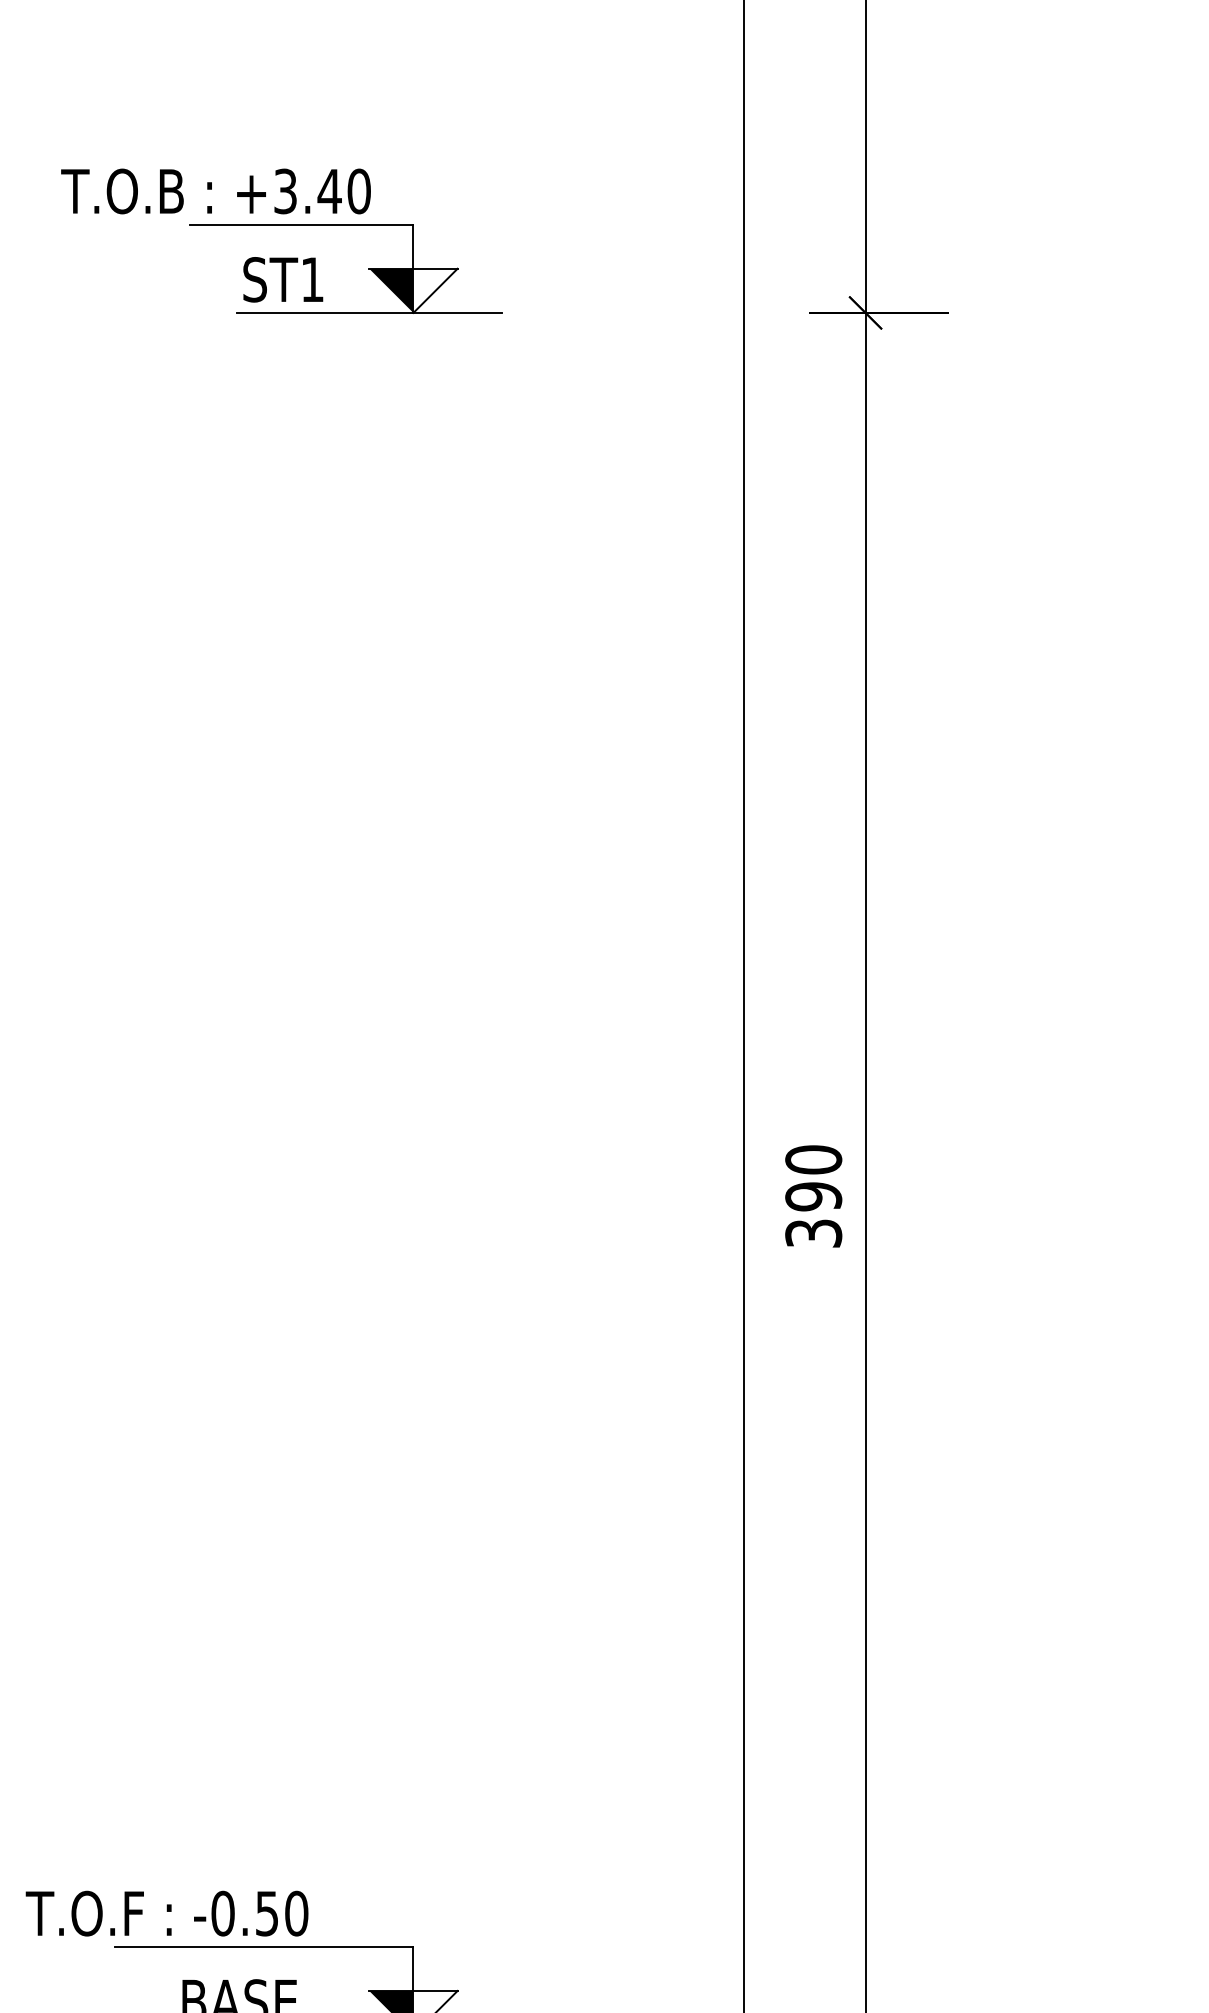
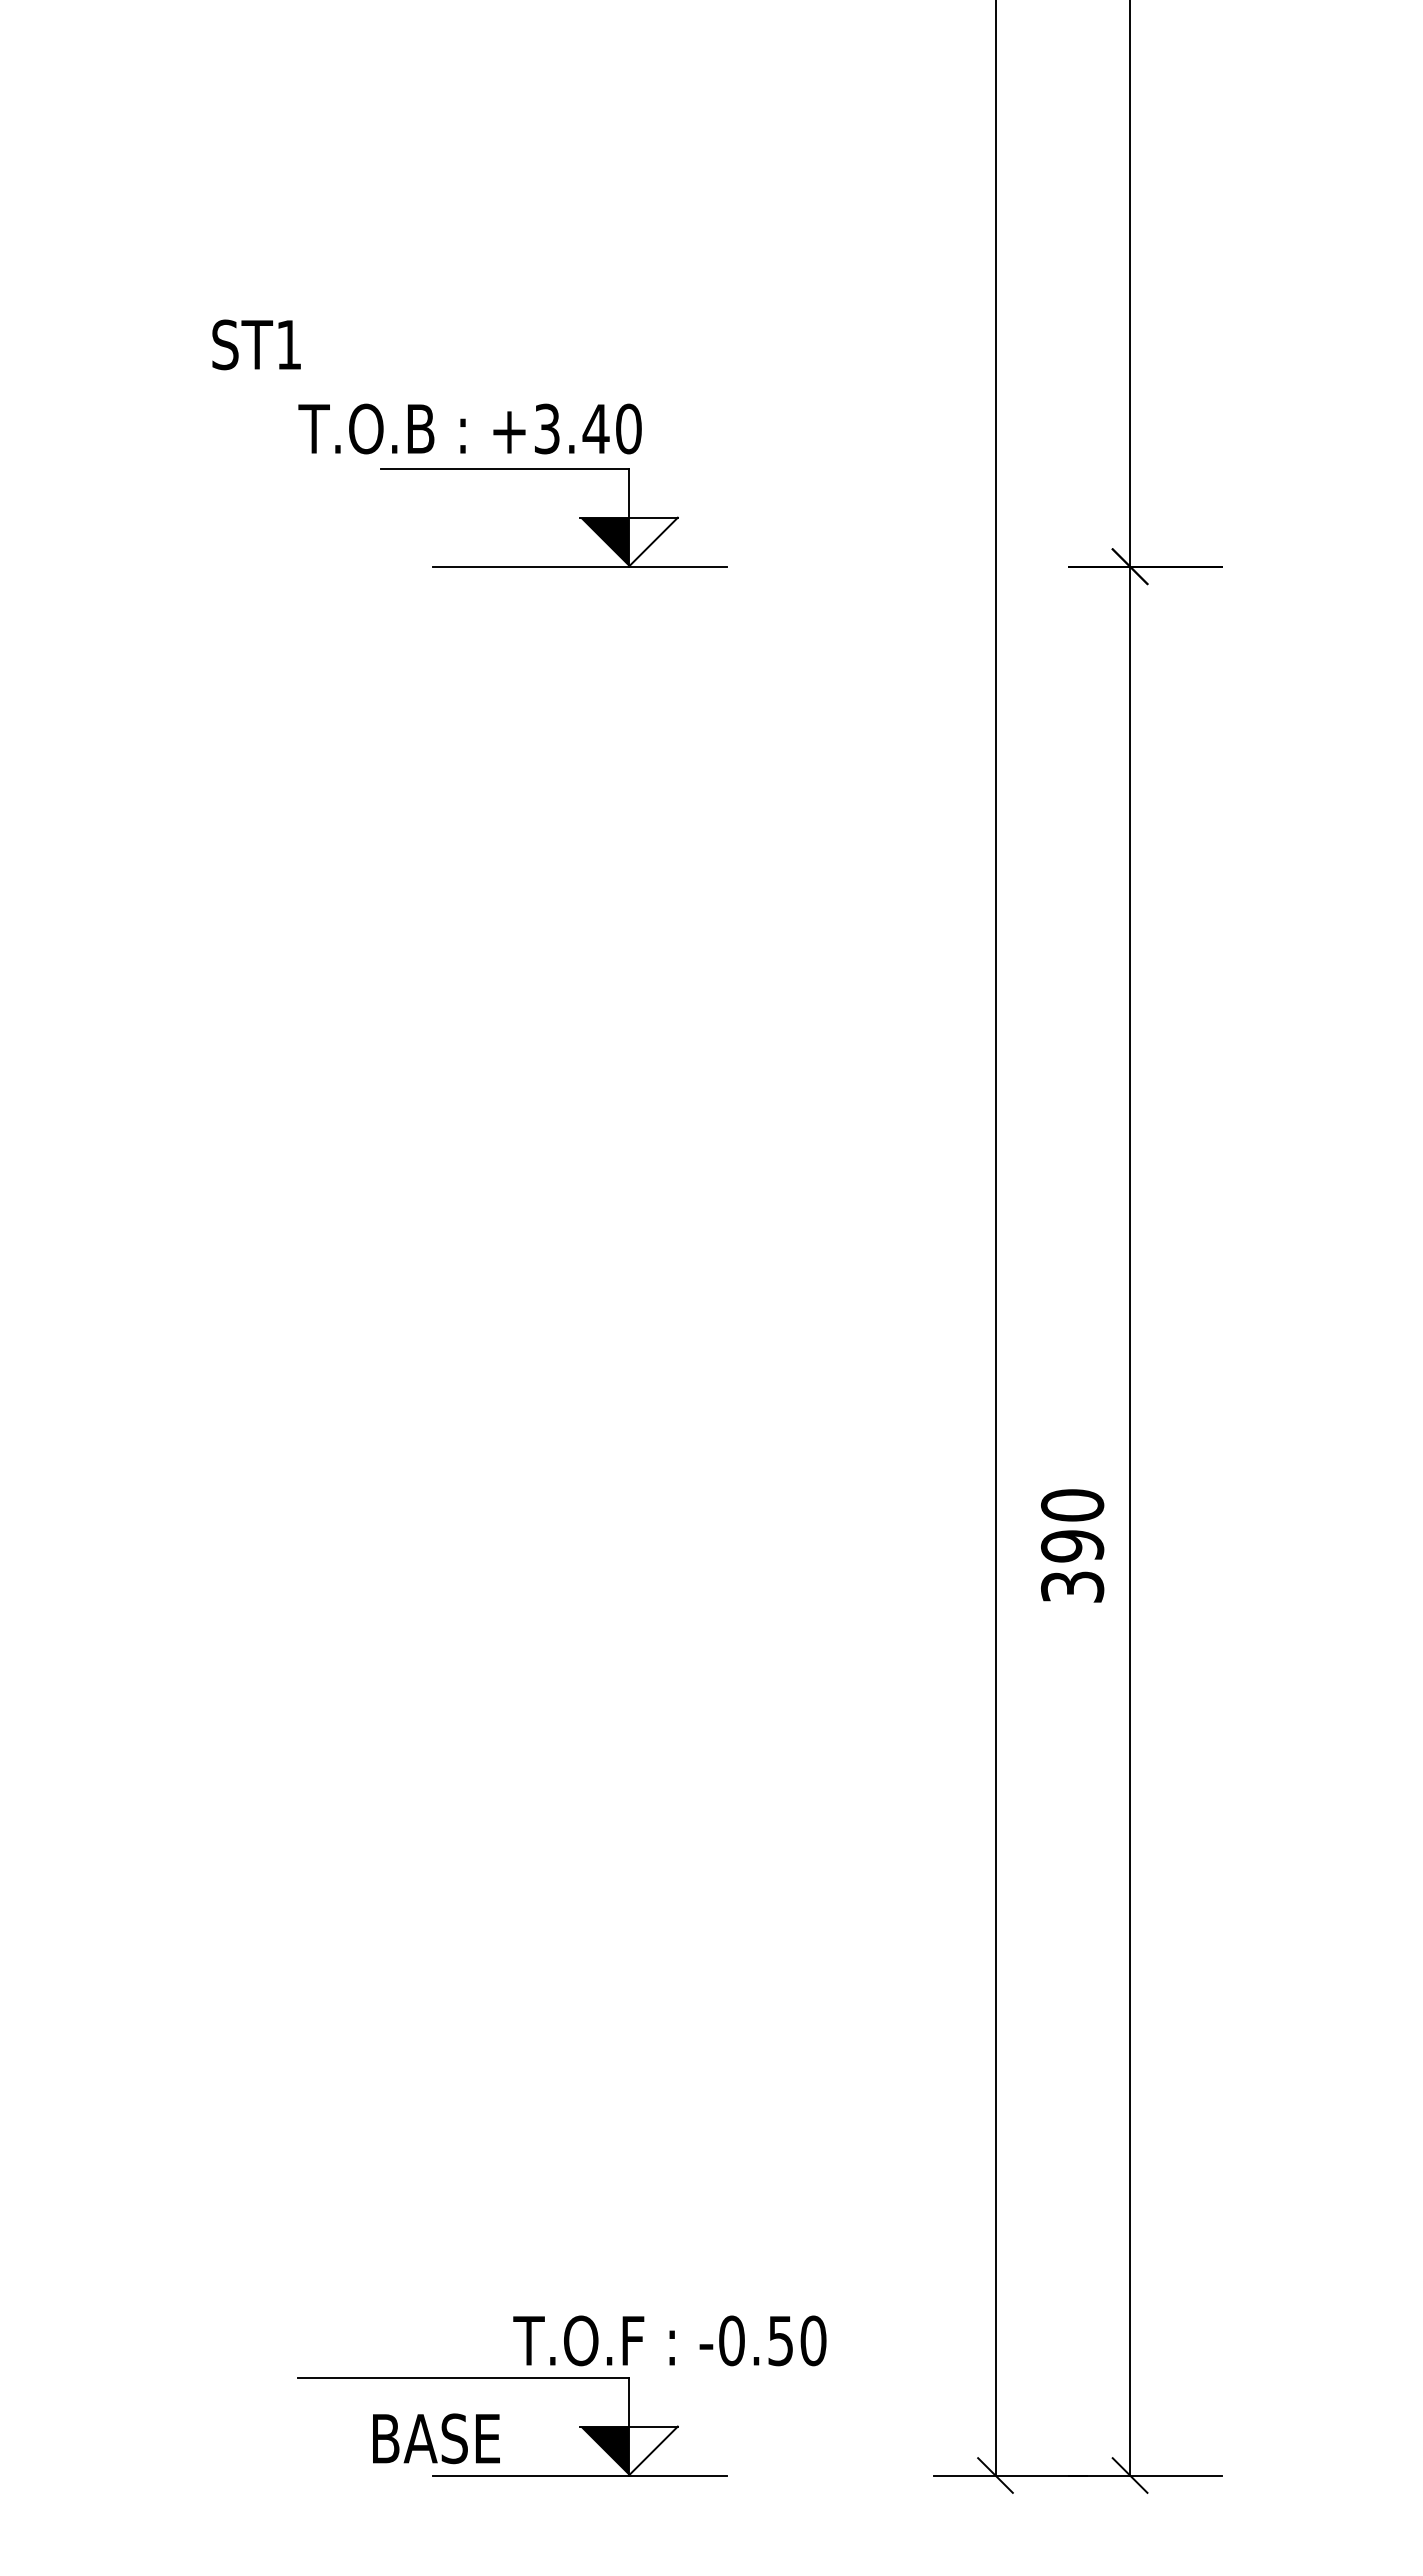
text: (215, 191) -> (469, 428), moved
text: (283, 279) -> (256, 344), moved
text: (166, 1913) -> (669, 2340), moved

